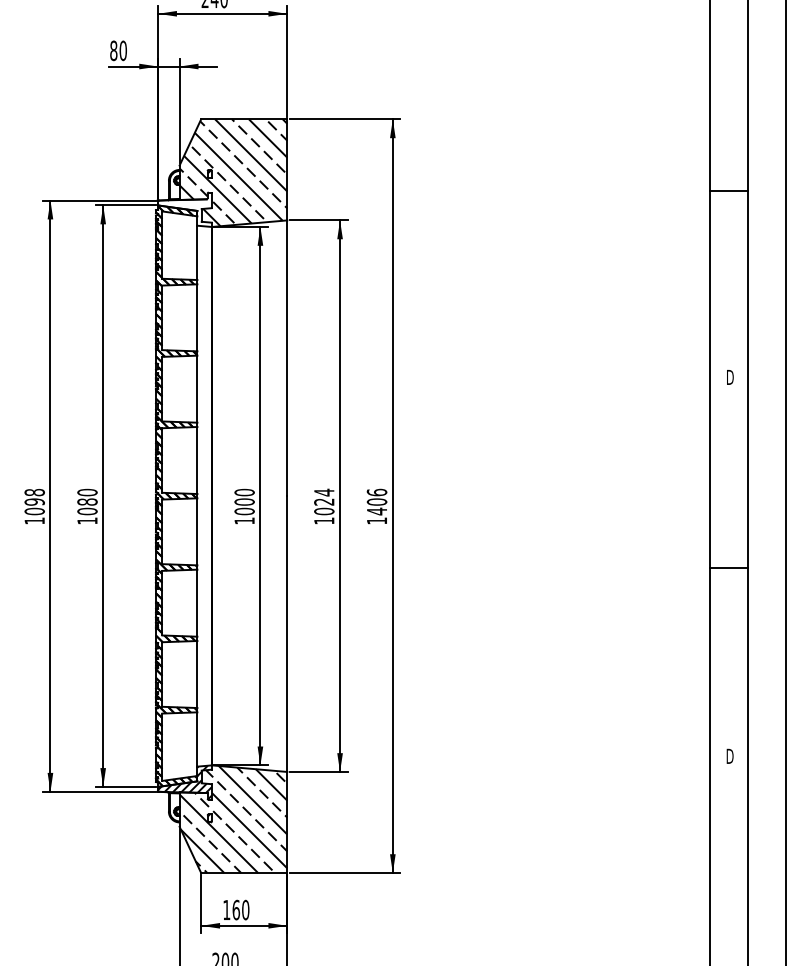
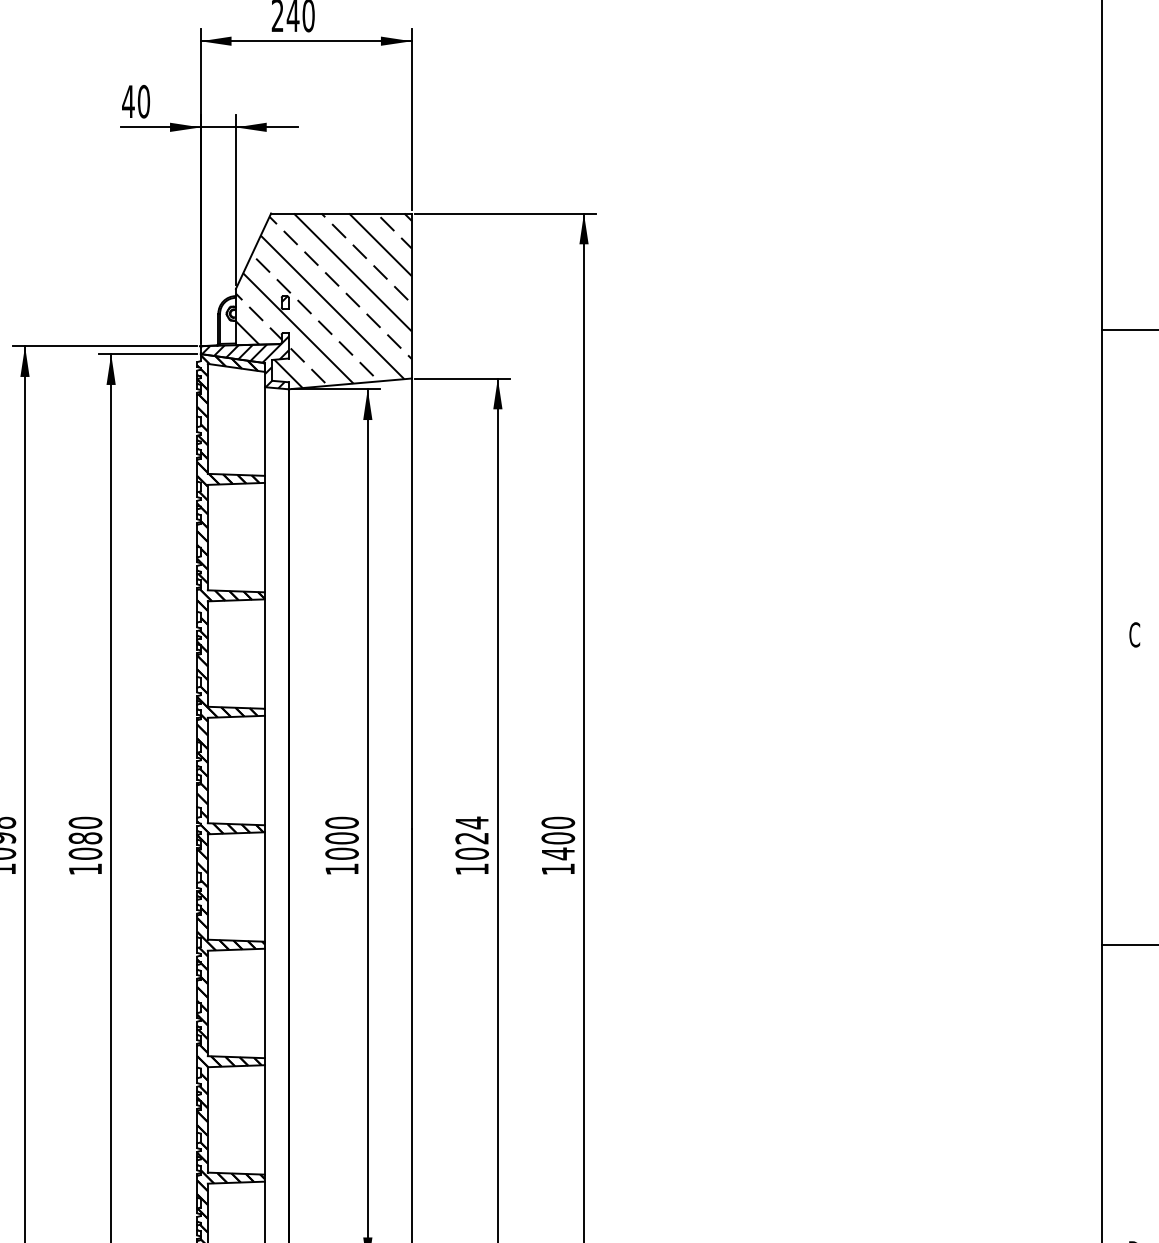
text: (113, 50) -> (127, 101), 80 -> 40
hatch: (184, 210) -> (243, 362), added
text: (730, 377) -> (1135, 635), D -> C
text: (376, 492) -> (557, 822), 1406 -> 1400

